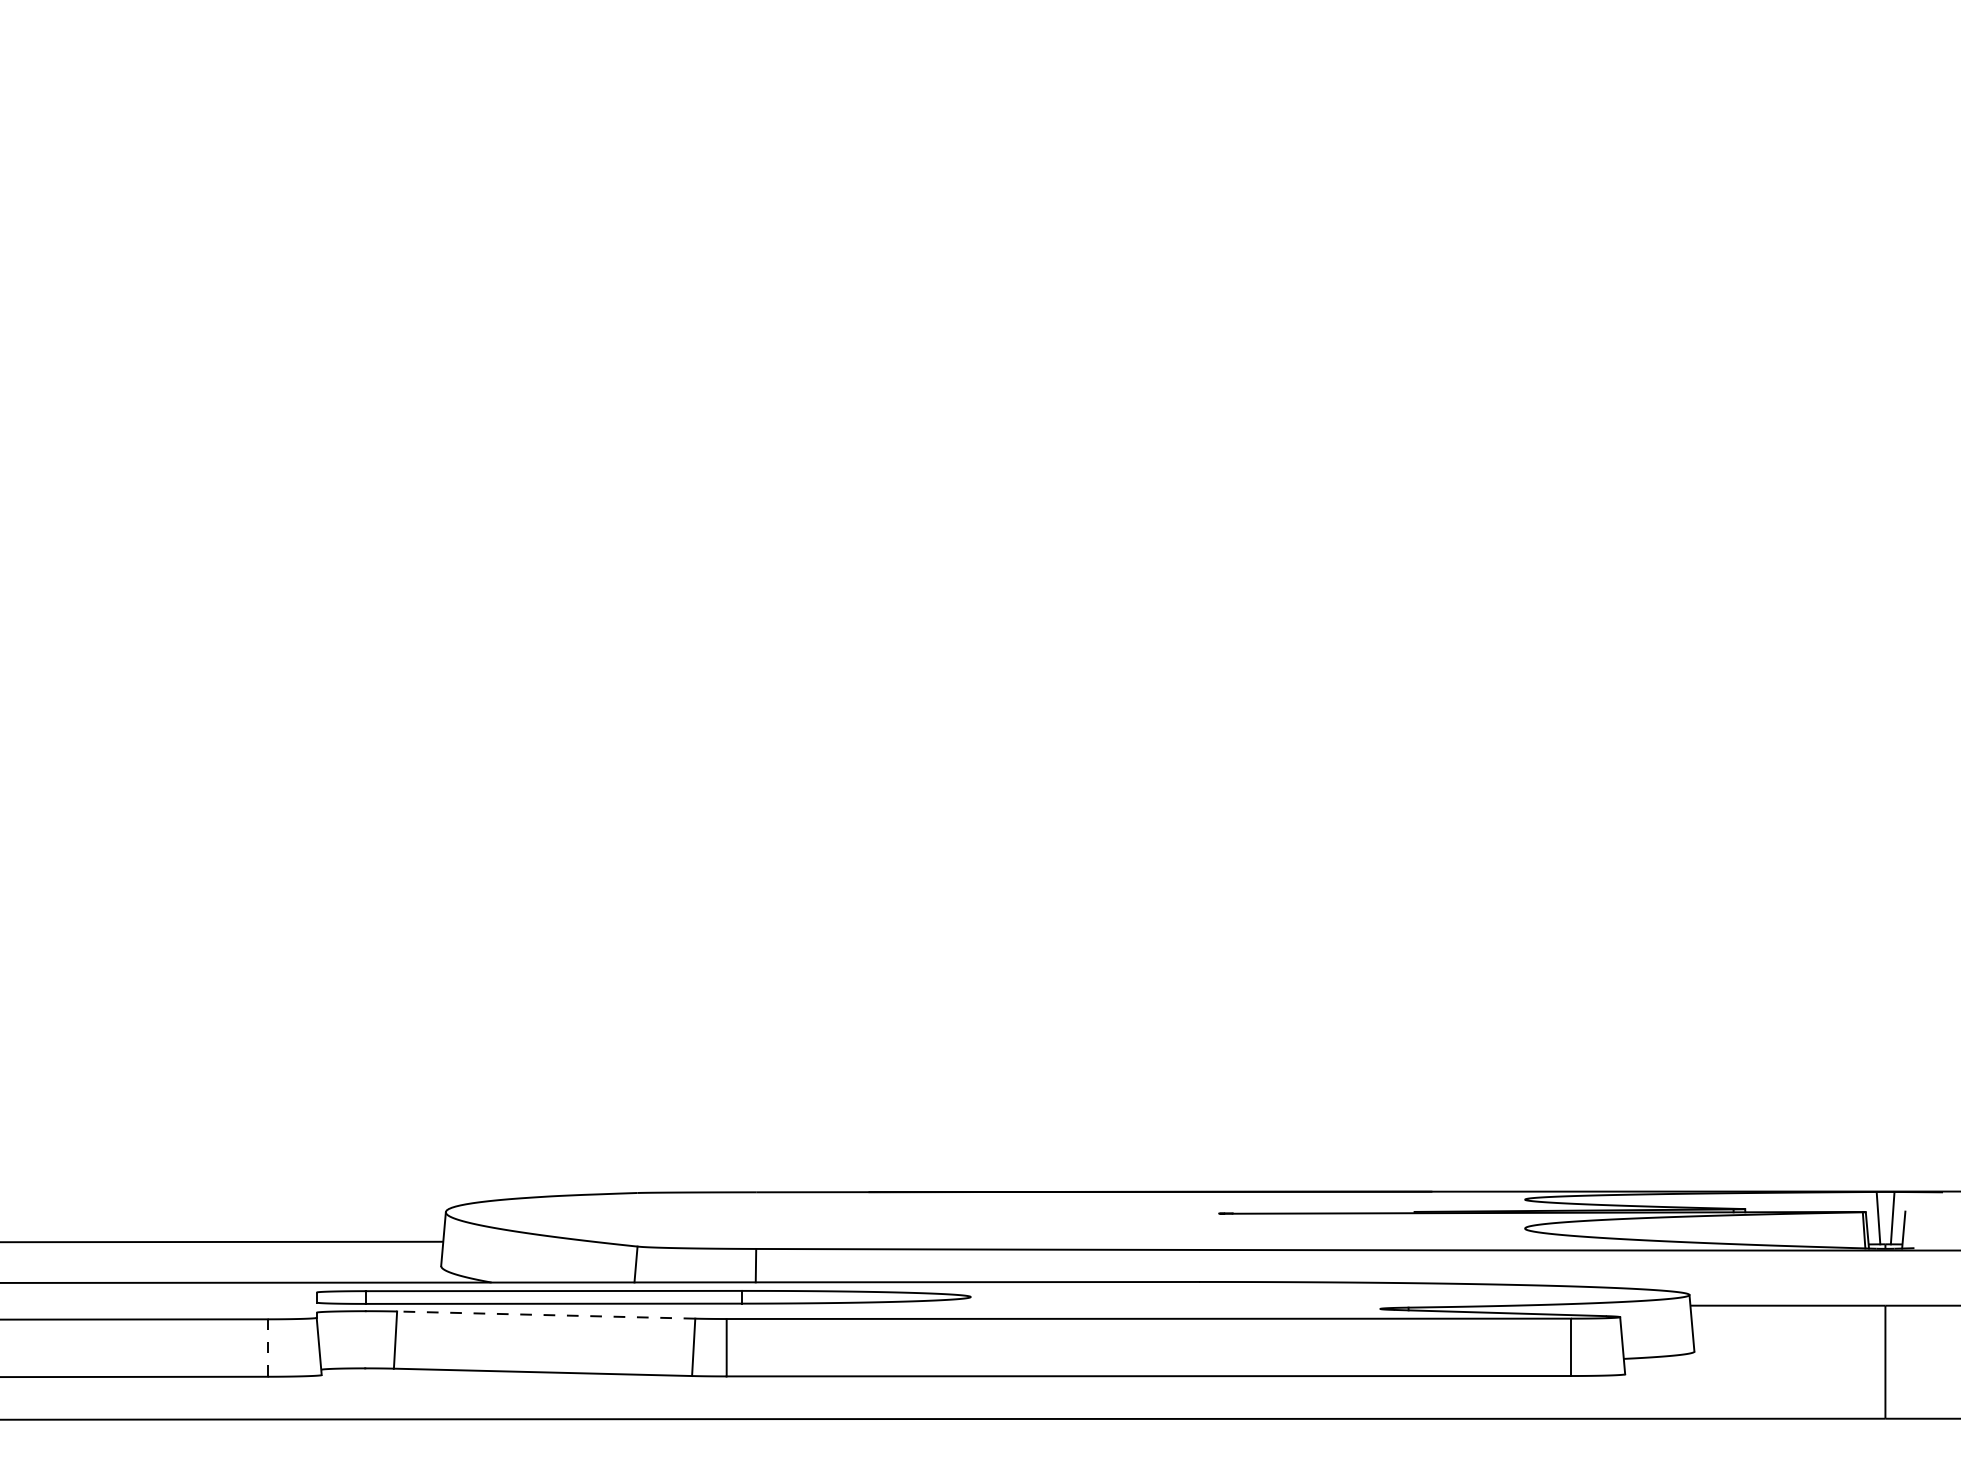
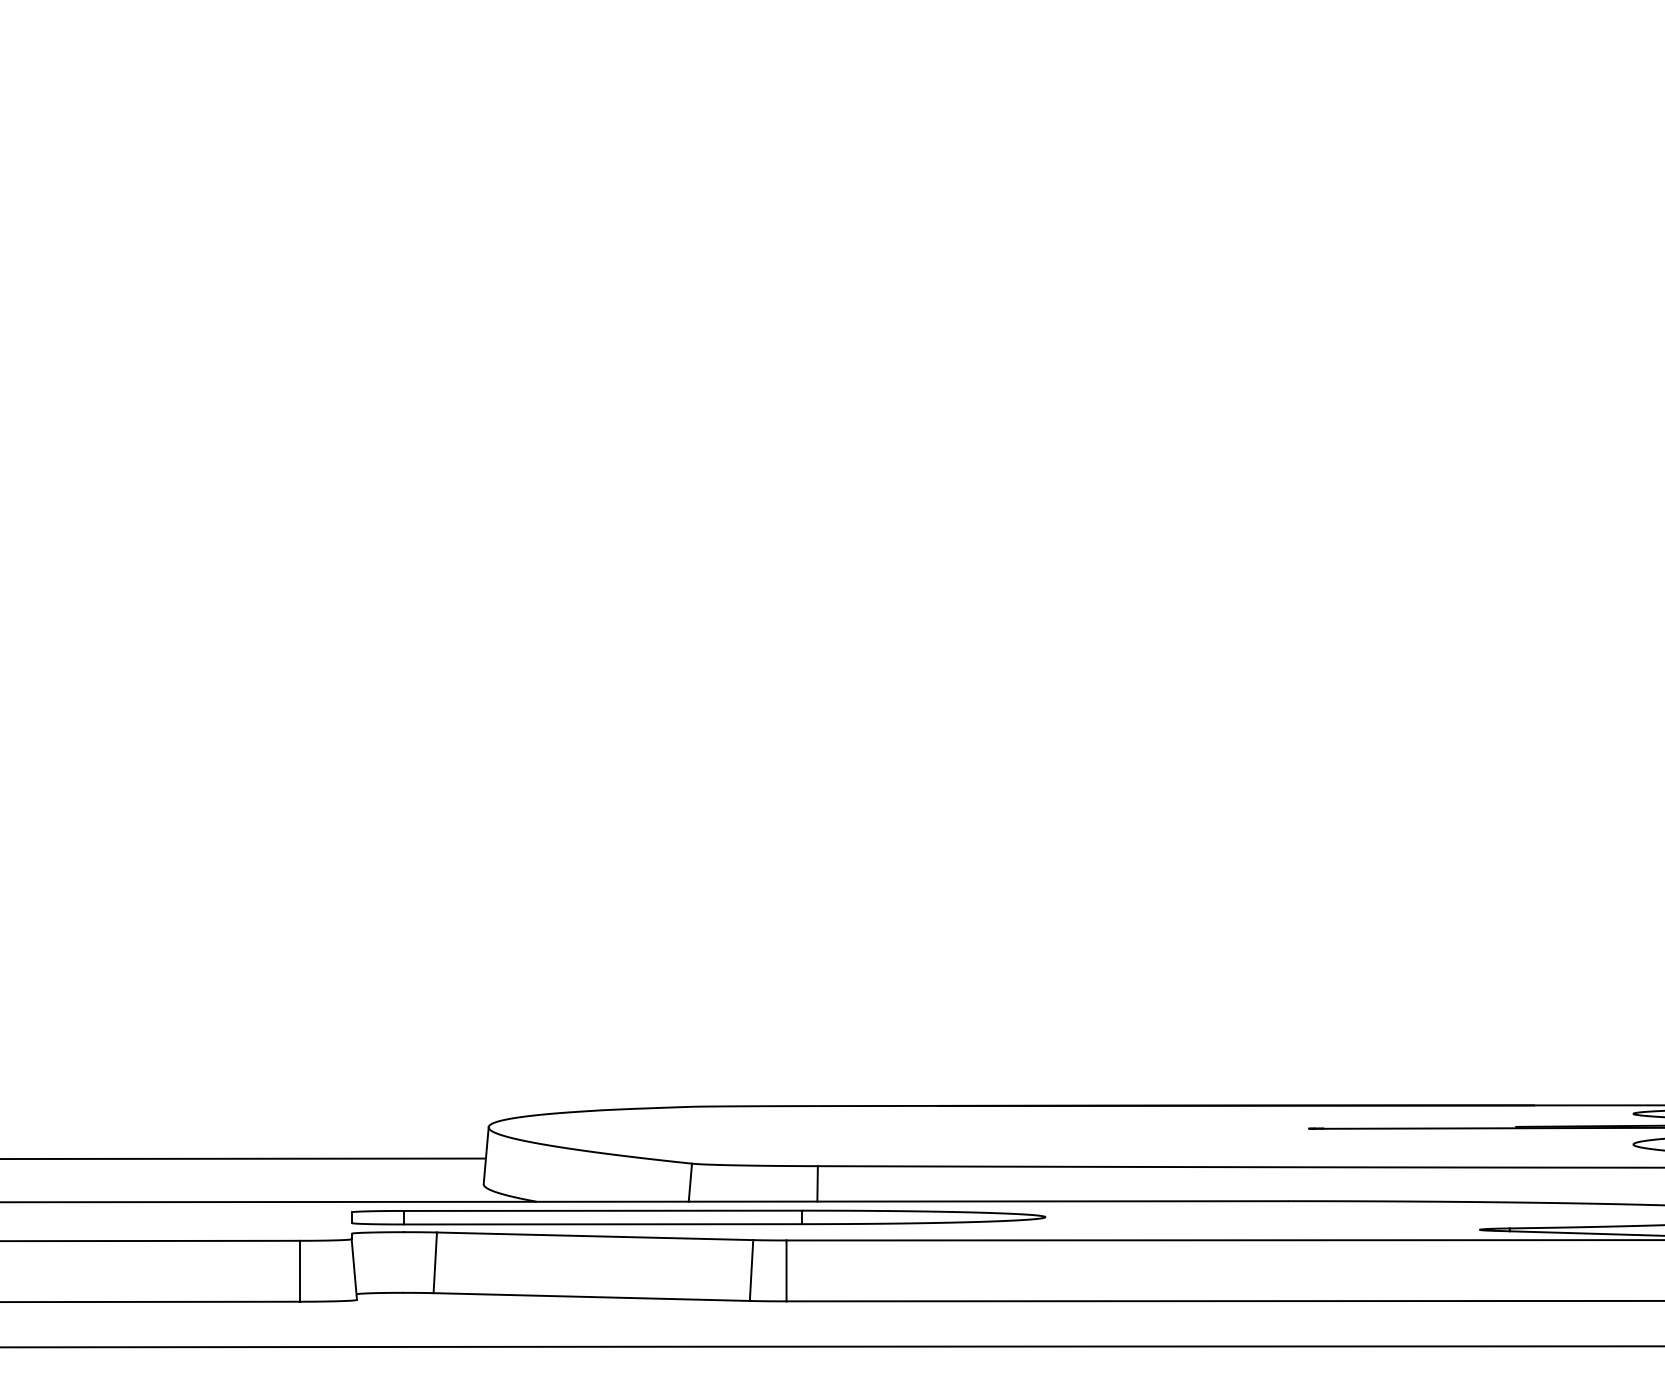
line: (545, 1315) -> (594, 1236), dashed -> solid
line: (267, 1348) -> (299, 1271), dashed -> solid

